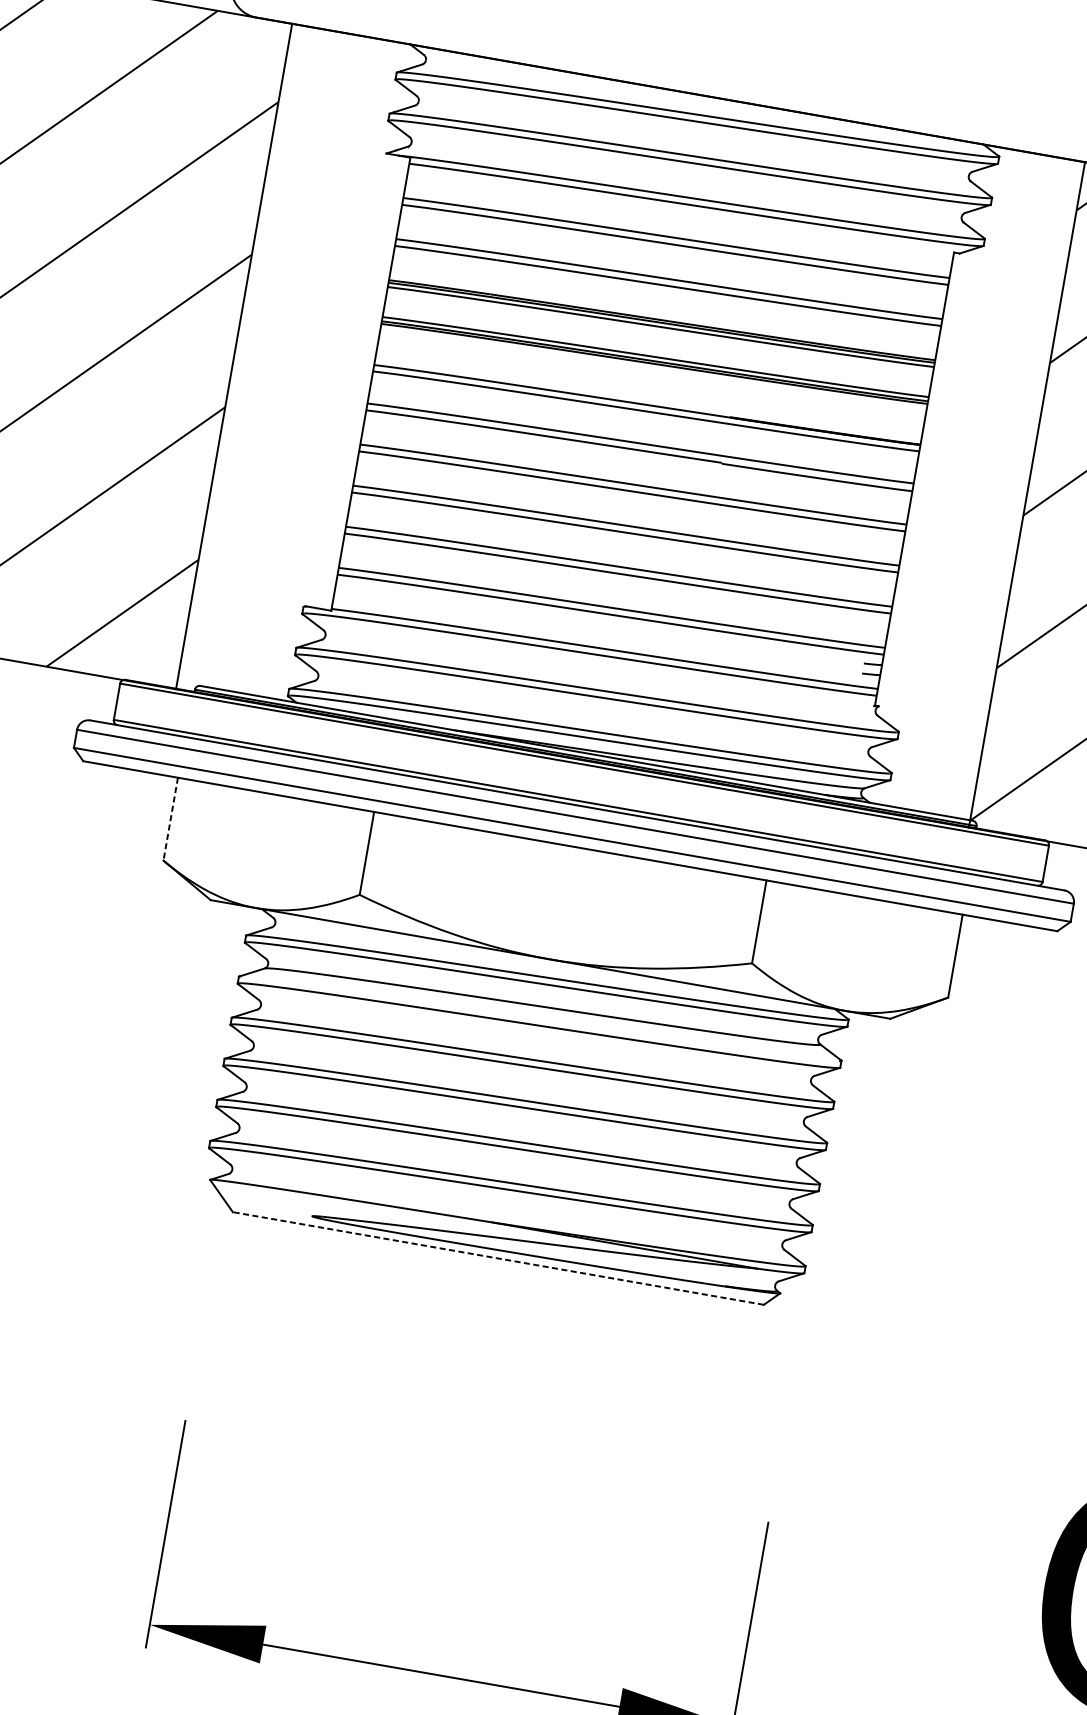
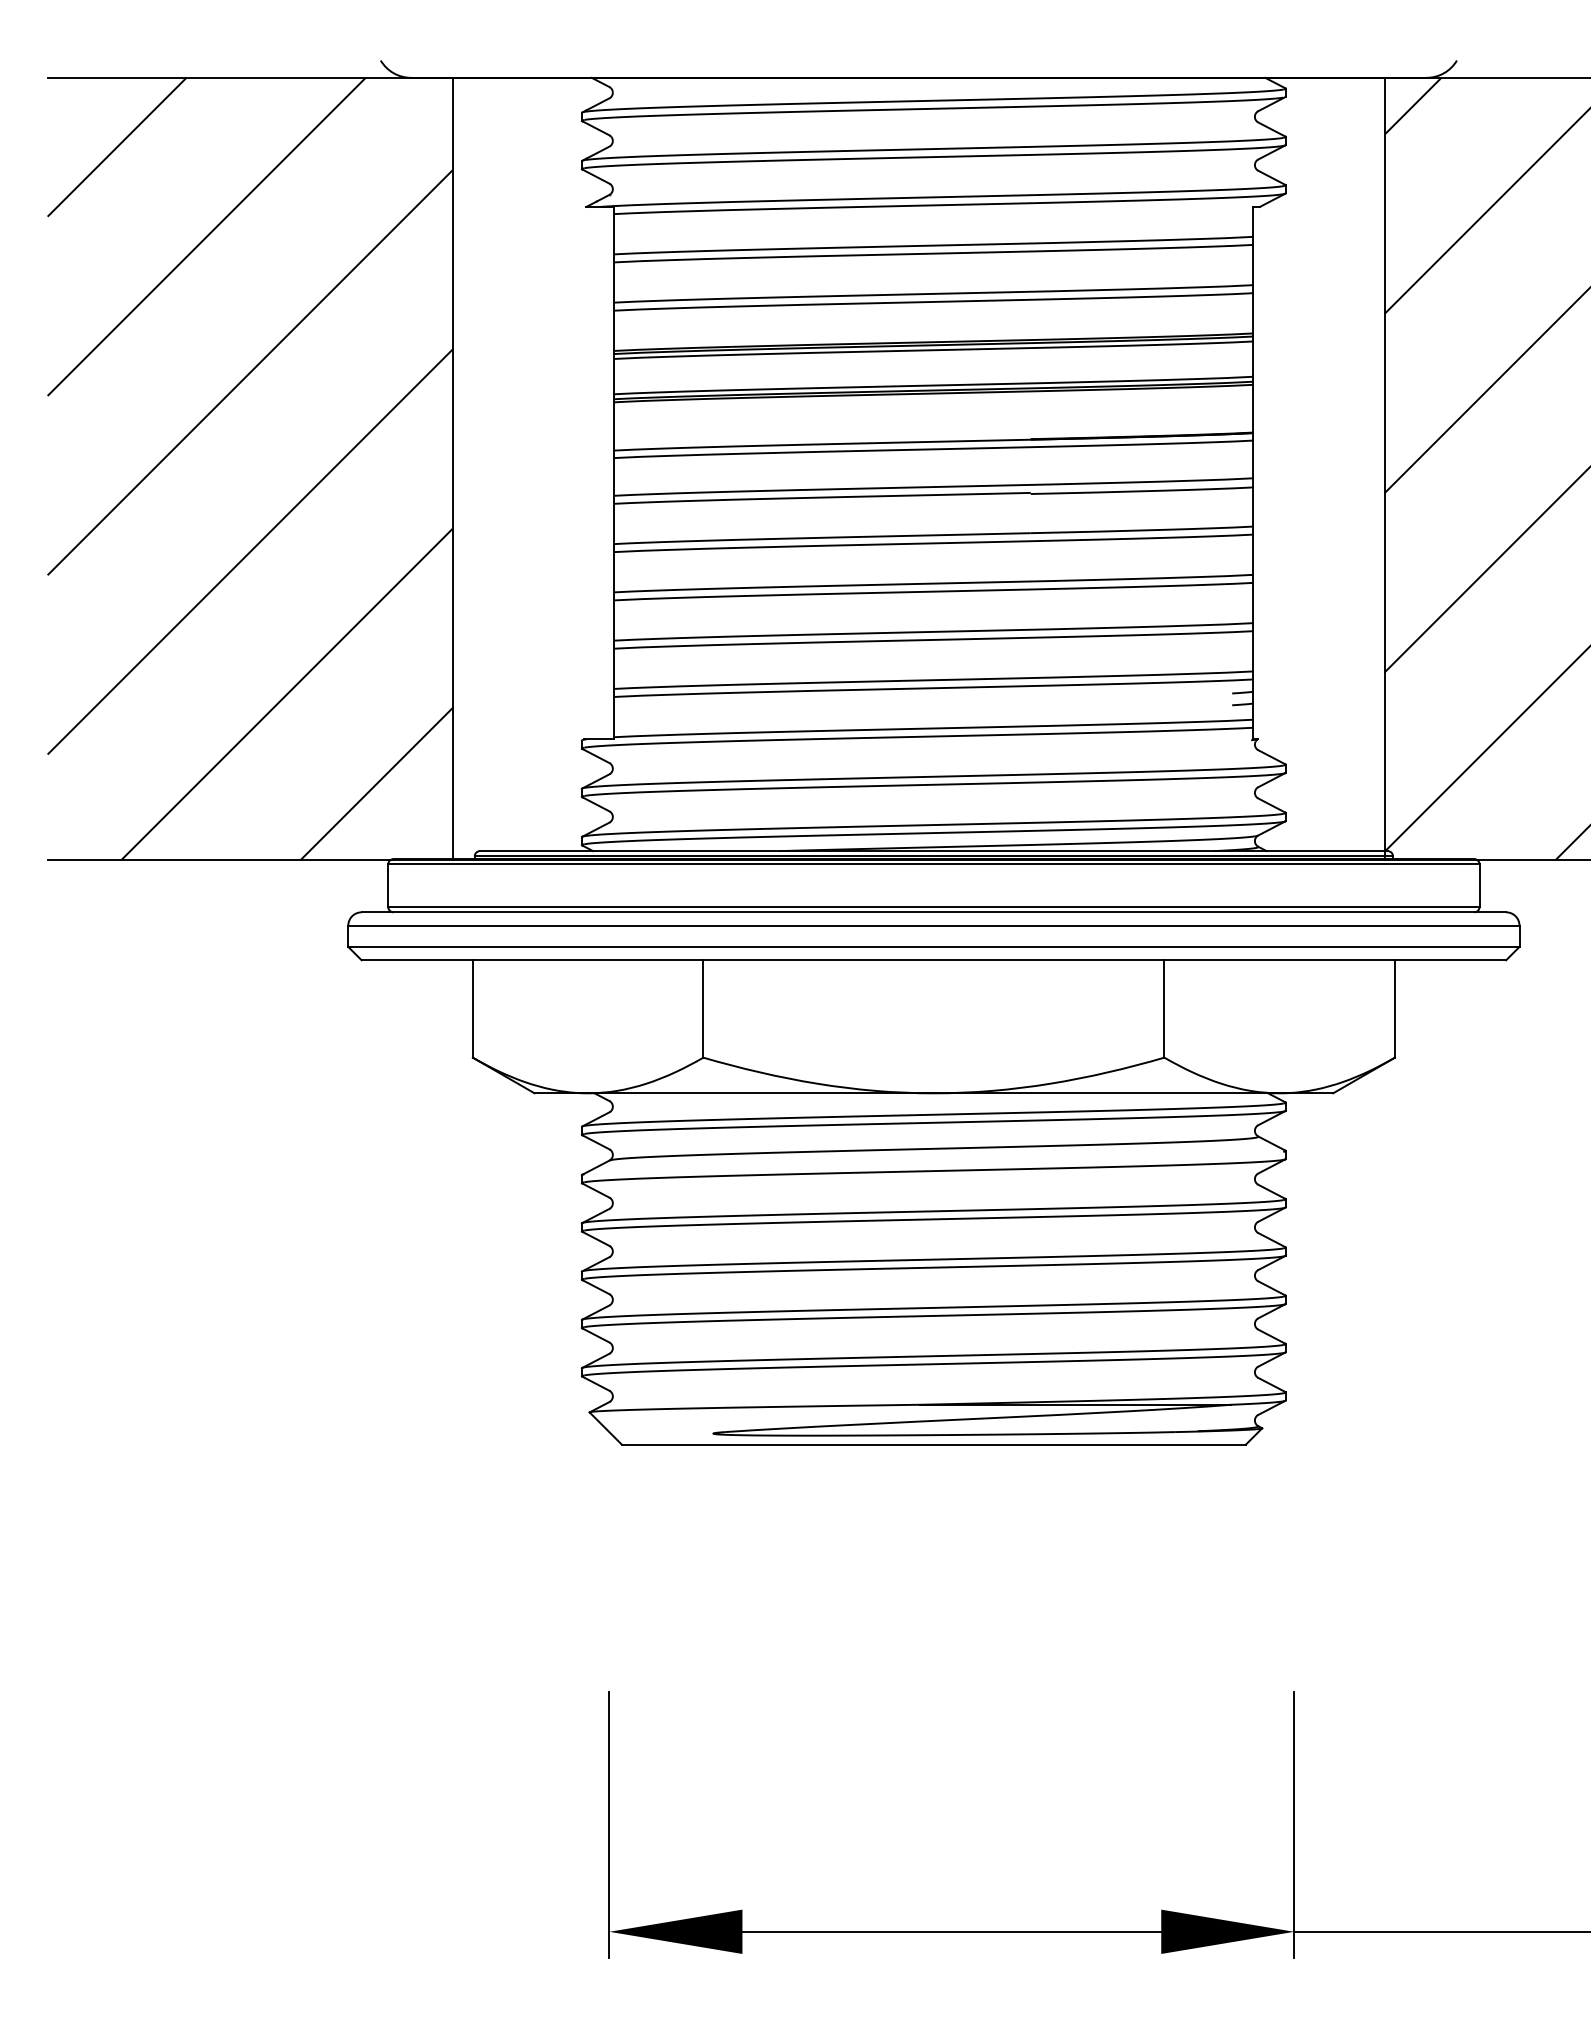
line: (170, 818) -> (472, 1008), dashed -> solid
line: (498, 1258) -> (933, 1444), dashed -> solid

